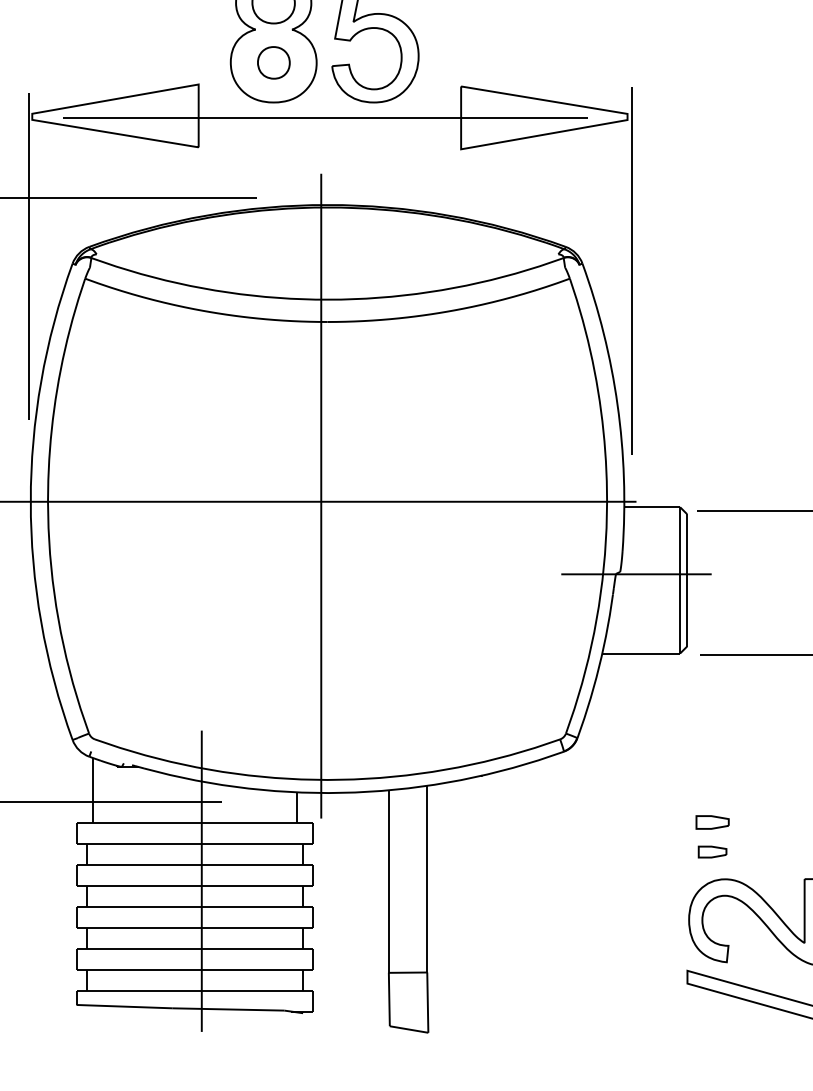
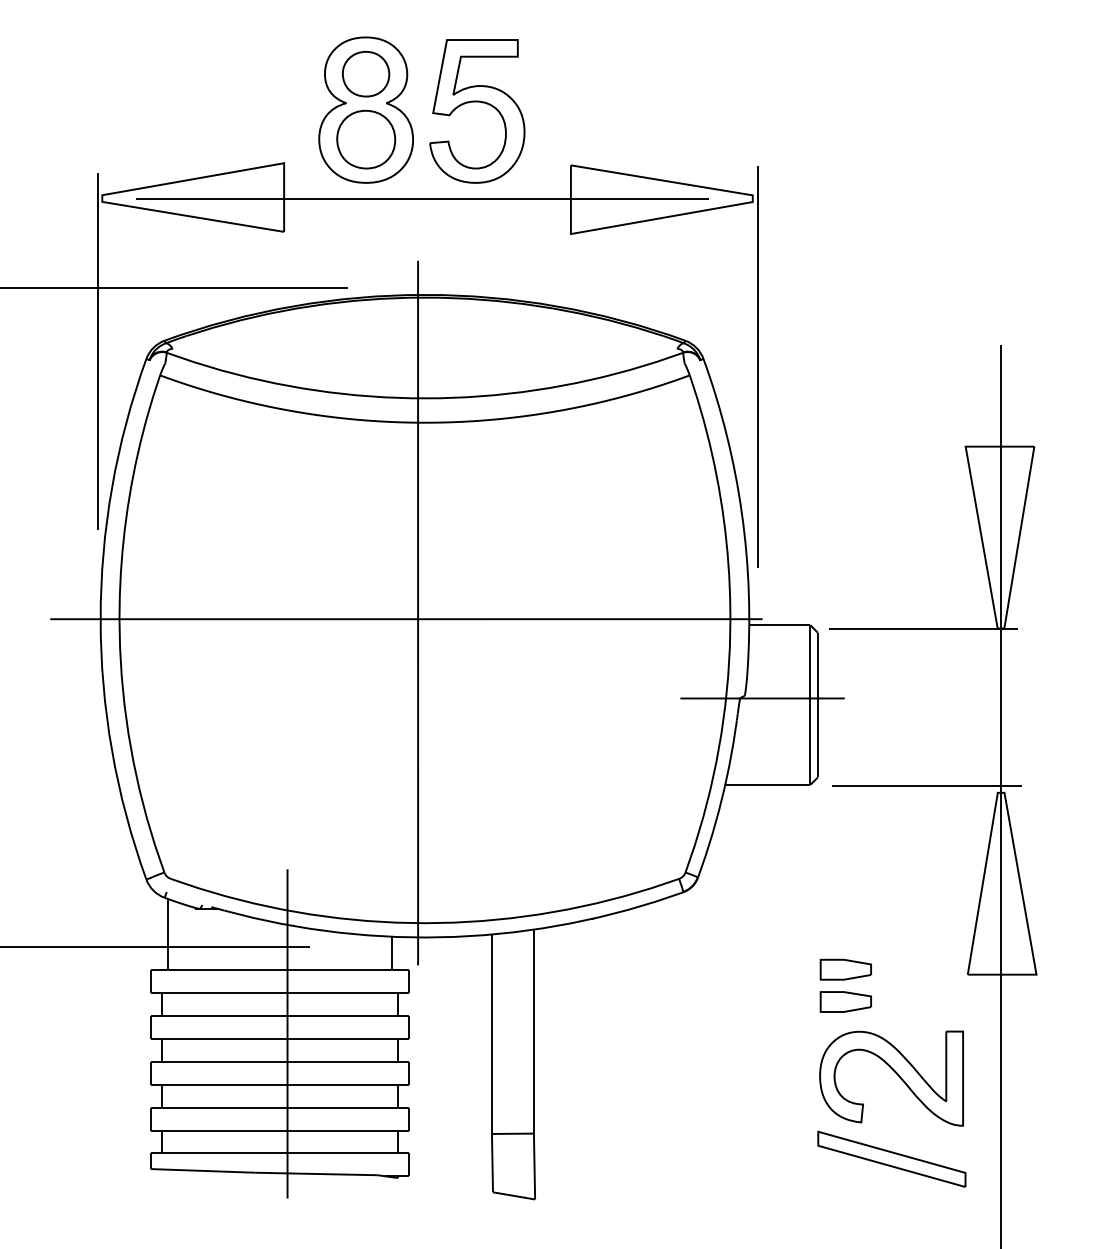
part: (274, 62) -> (366, 139), size x1.67
part: (712, 822) -> (845, 969), size x1.43
part: (712, 851) -> (845, 1001), size x1.67

